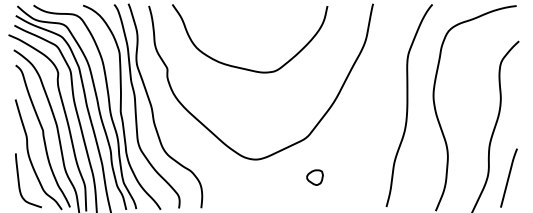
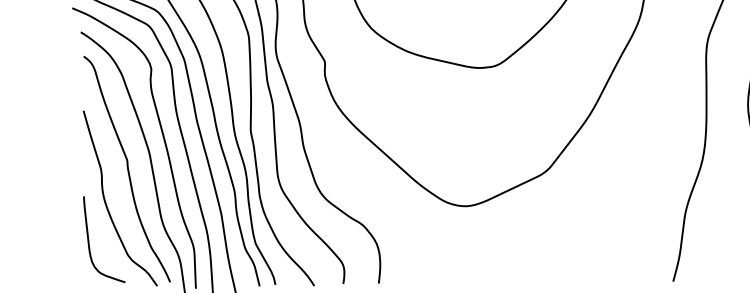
part: (314, 177) -> (558, 234), removed

